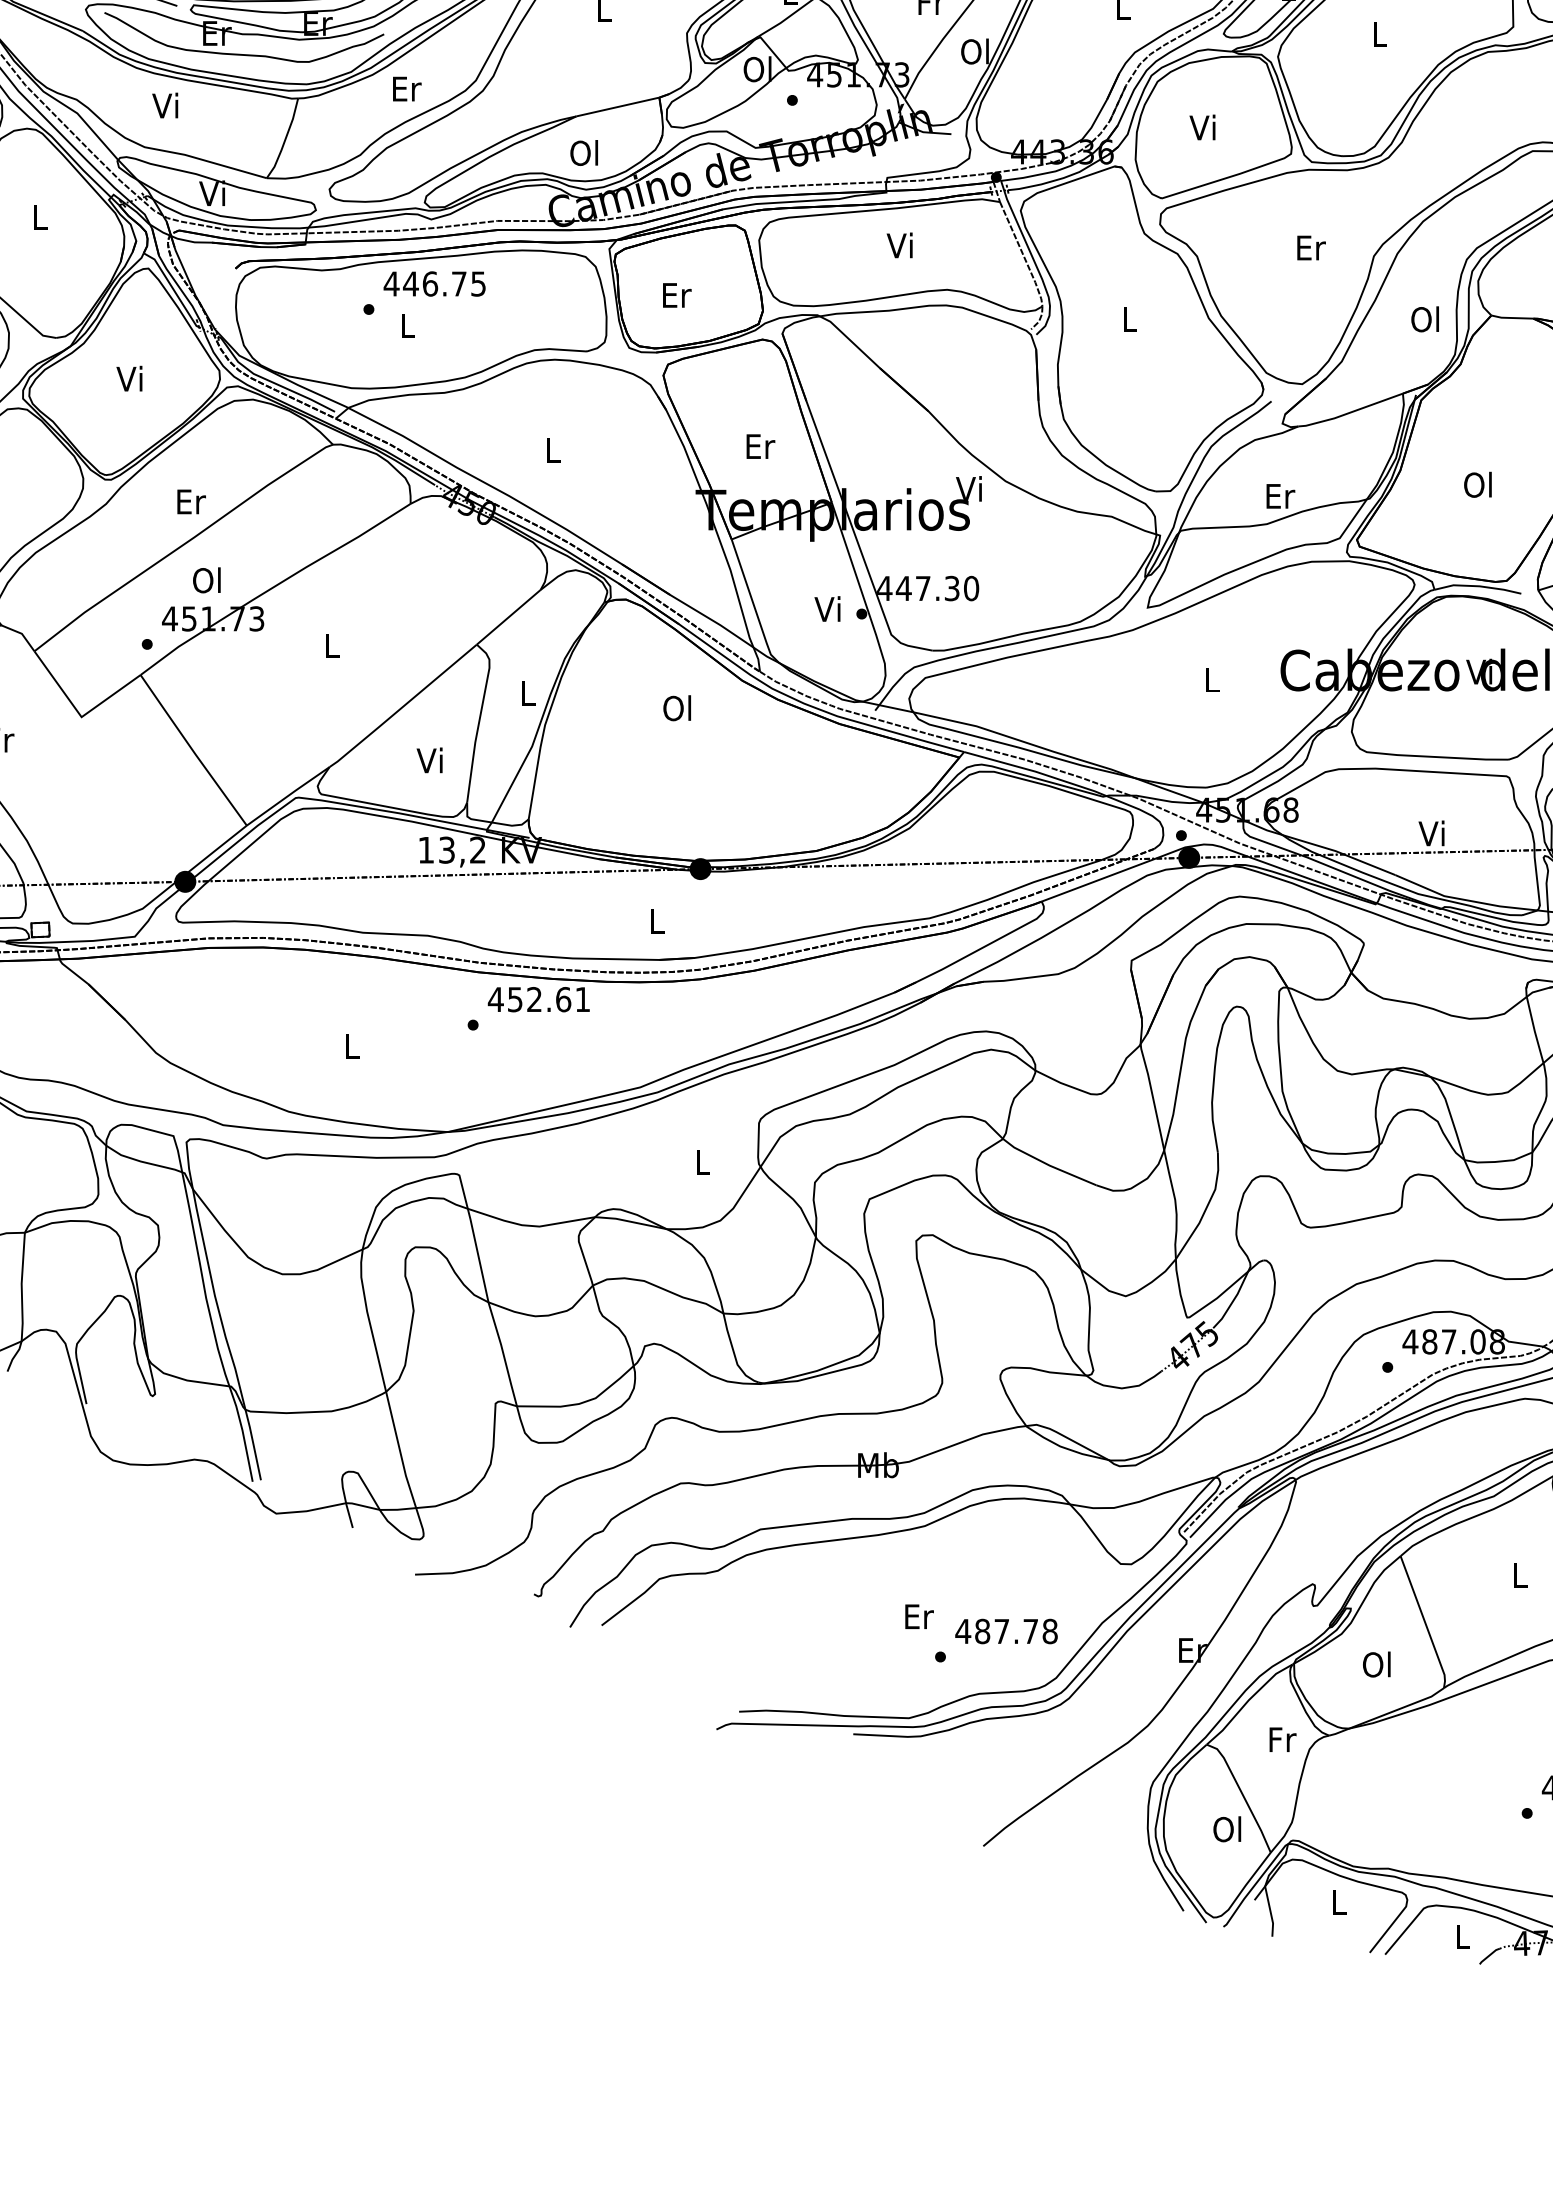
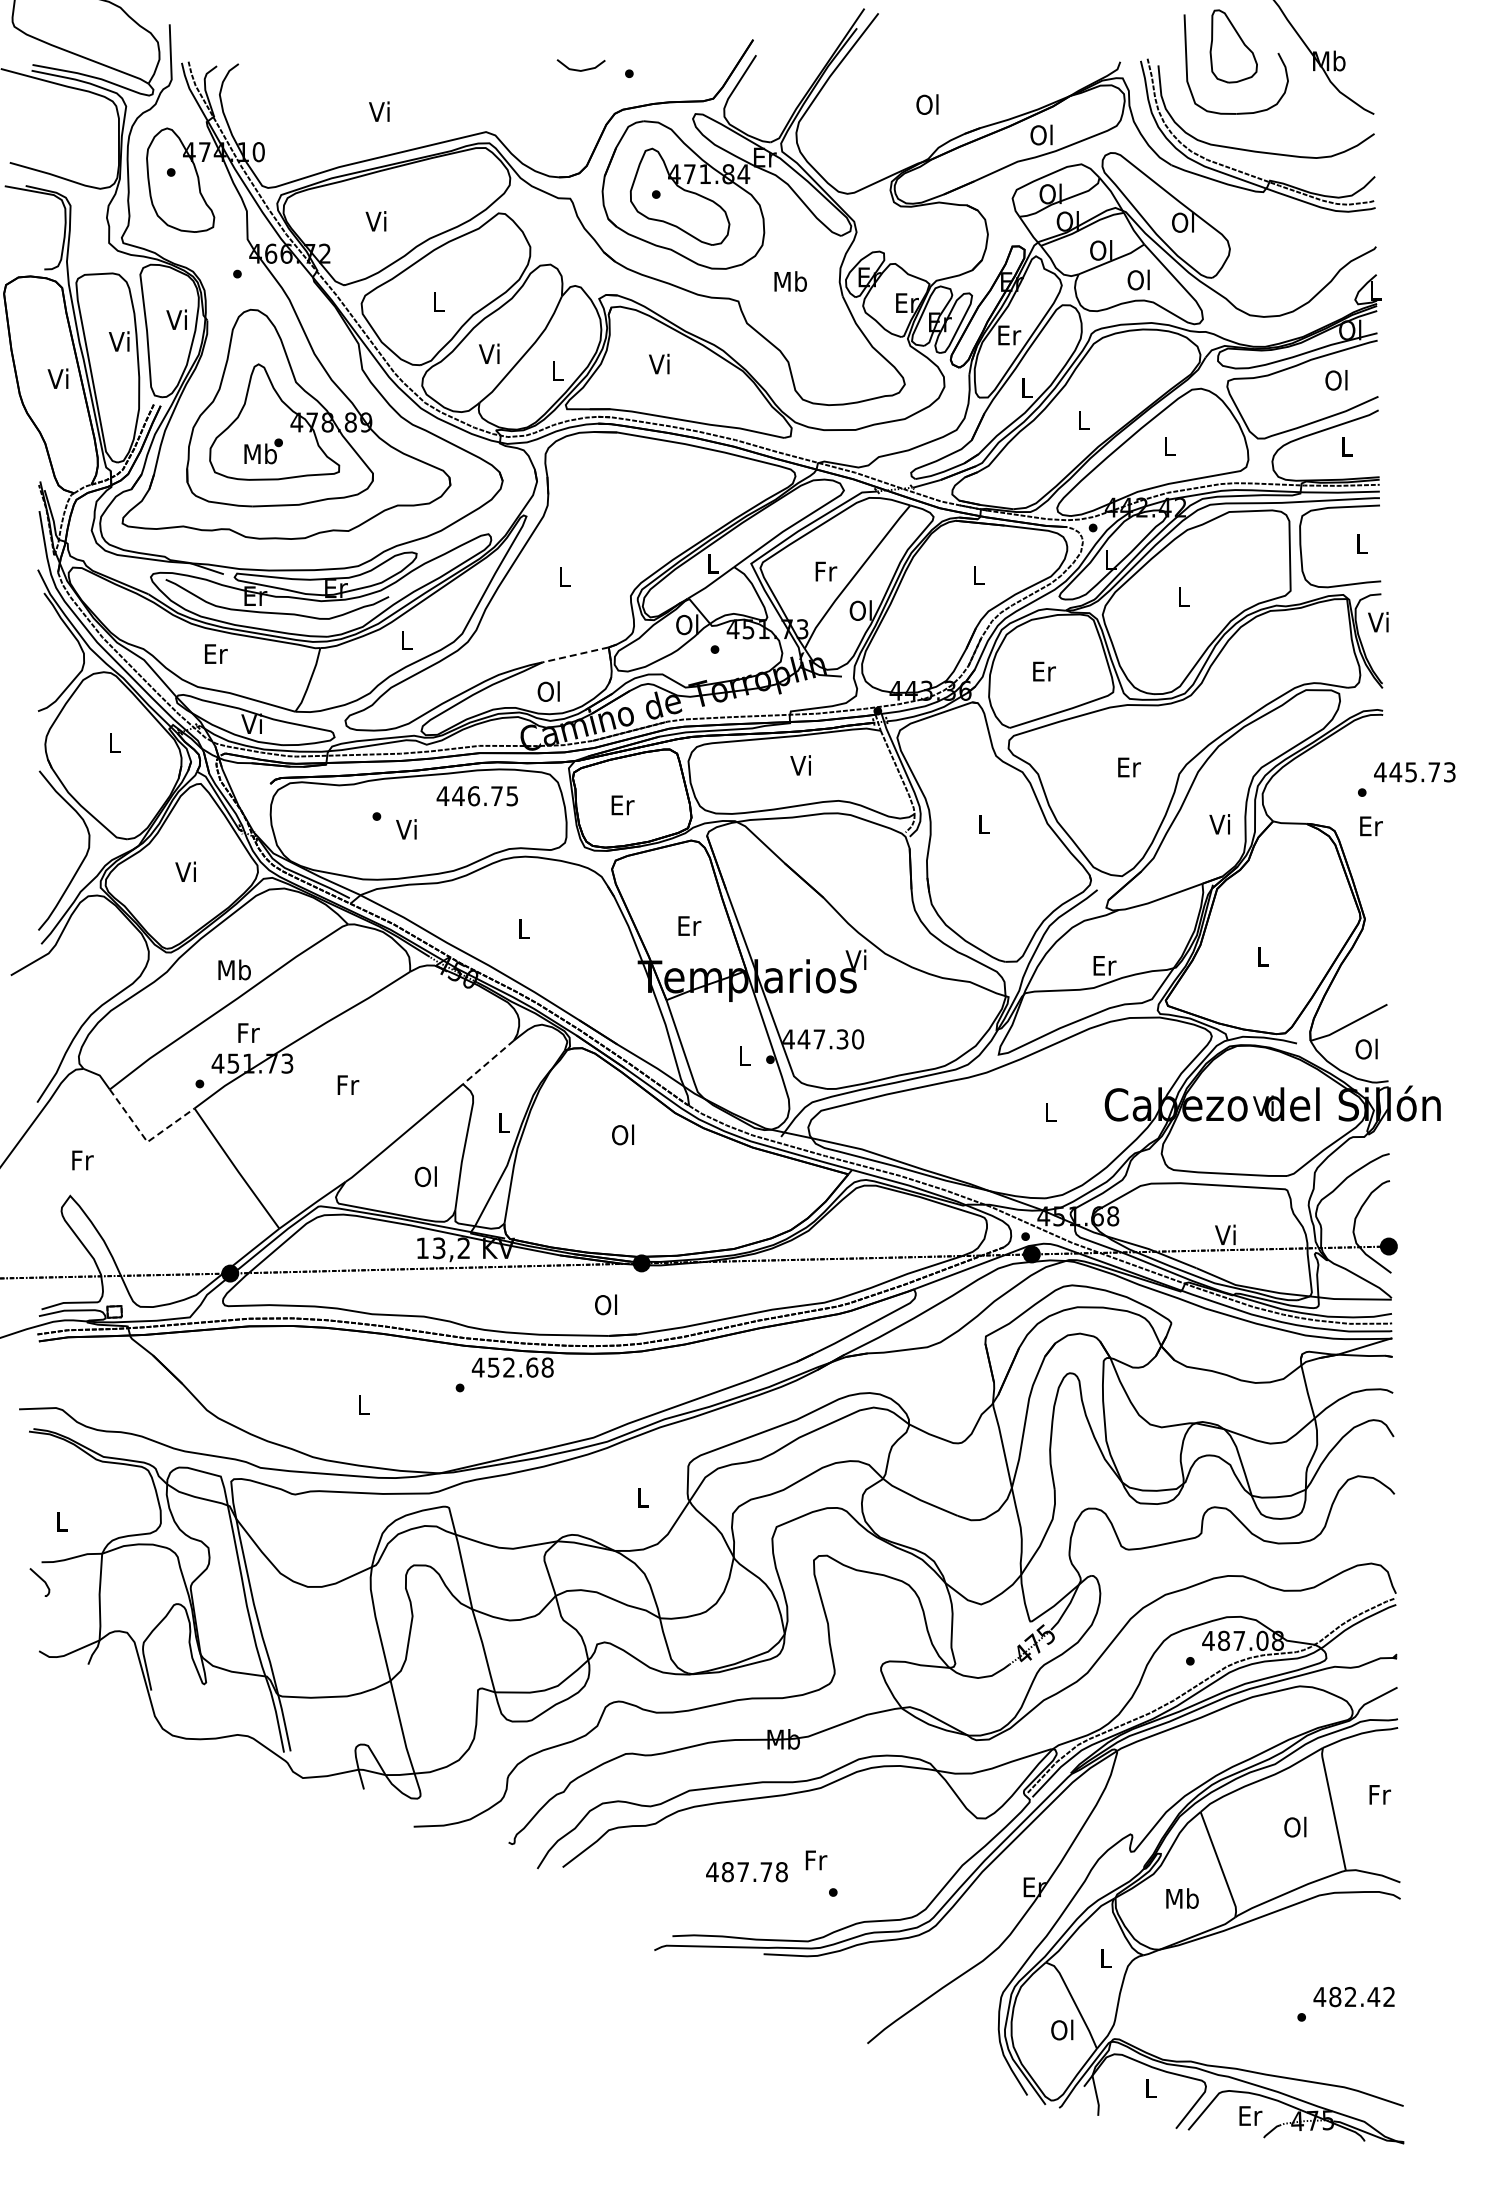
text: (407, 88) -> (407, 640), Er -> L
text: (166, 105) -> (215, 653), Vi -> Er
line: (617, 106) -> (575, 654), solid -> dashed
text: (1203, 127) -> (1043, 671), Vi -> Er
text: (433, 284) -> (476, 796), moved
text: (1425, 319) -> (1220, 824), Ol -> Vi
text: (406, 325) -> (406, 829), L -> Vi
text: (1478, 484) -> (1262, 956), Ol -> L
text: (190, 501) -> (234, 969), Er -> Mb
text: (206, 579) -> (247, 1032), Ol -> Fr
text: (826, 608) -> (742, 1055), Vi -> L
line: (508, 617) -> (488, 1062), solid -> dashed
text: (333, 645) -> (348, 1084), L -> Fr
line: (79, 713) -> (145, 1139), solid -> dashed
text: (429, 760) -> (425, 1176), Vi -> Ol
text: (656, 920) -> (606, 1304), L -> Ol
text: (582, 999) -> (547, 1367), 452.61 -> 452.68
text: (1519, 1574) -> (1295, 1826), L -> Ol
text: (919, 1616) -> (816, 1860), Er -> Fr
text: (1005, 1631) -> (746, 1872), moved
text: (1377, 1664) -> (1182, 1898), Ol -> Mb
text: (1282, 1739) -> (1106, 1958), Fr -> L
text: (1463, 1936) -> (1250, 2115), L -> Er

